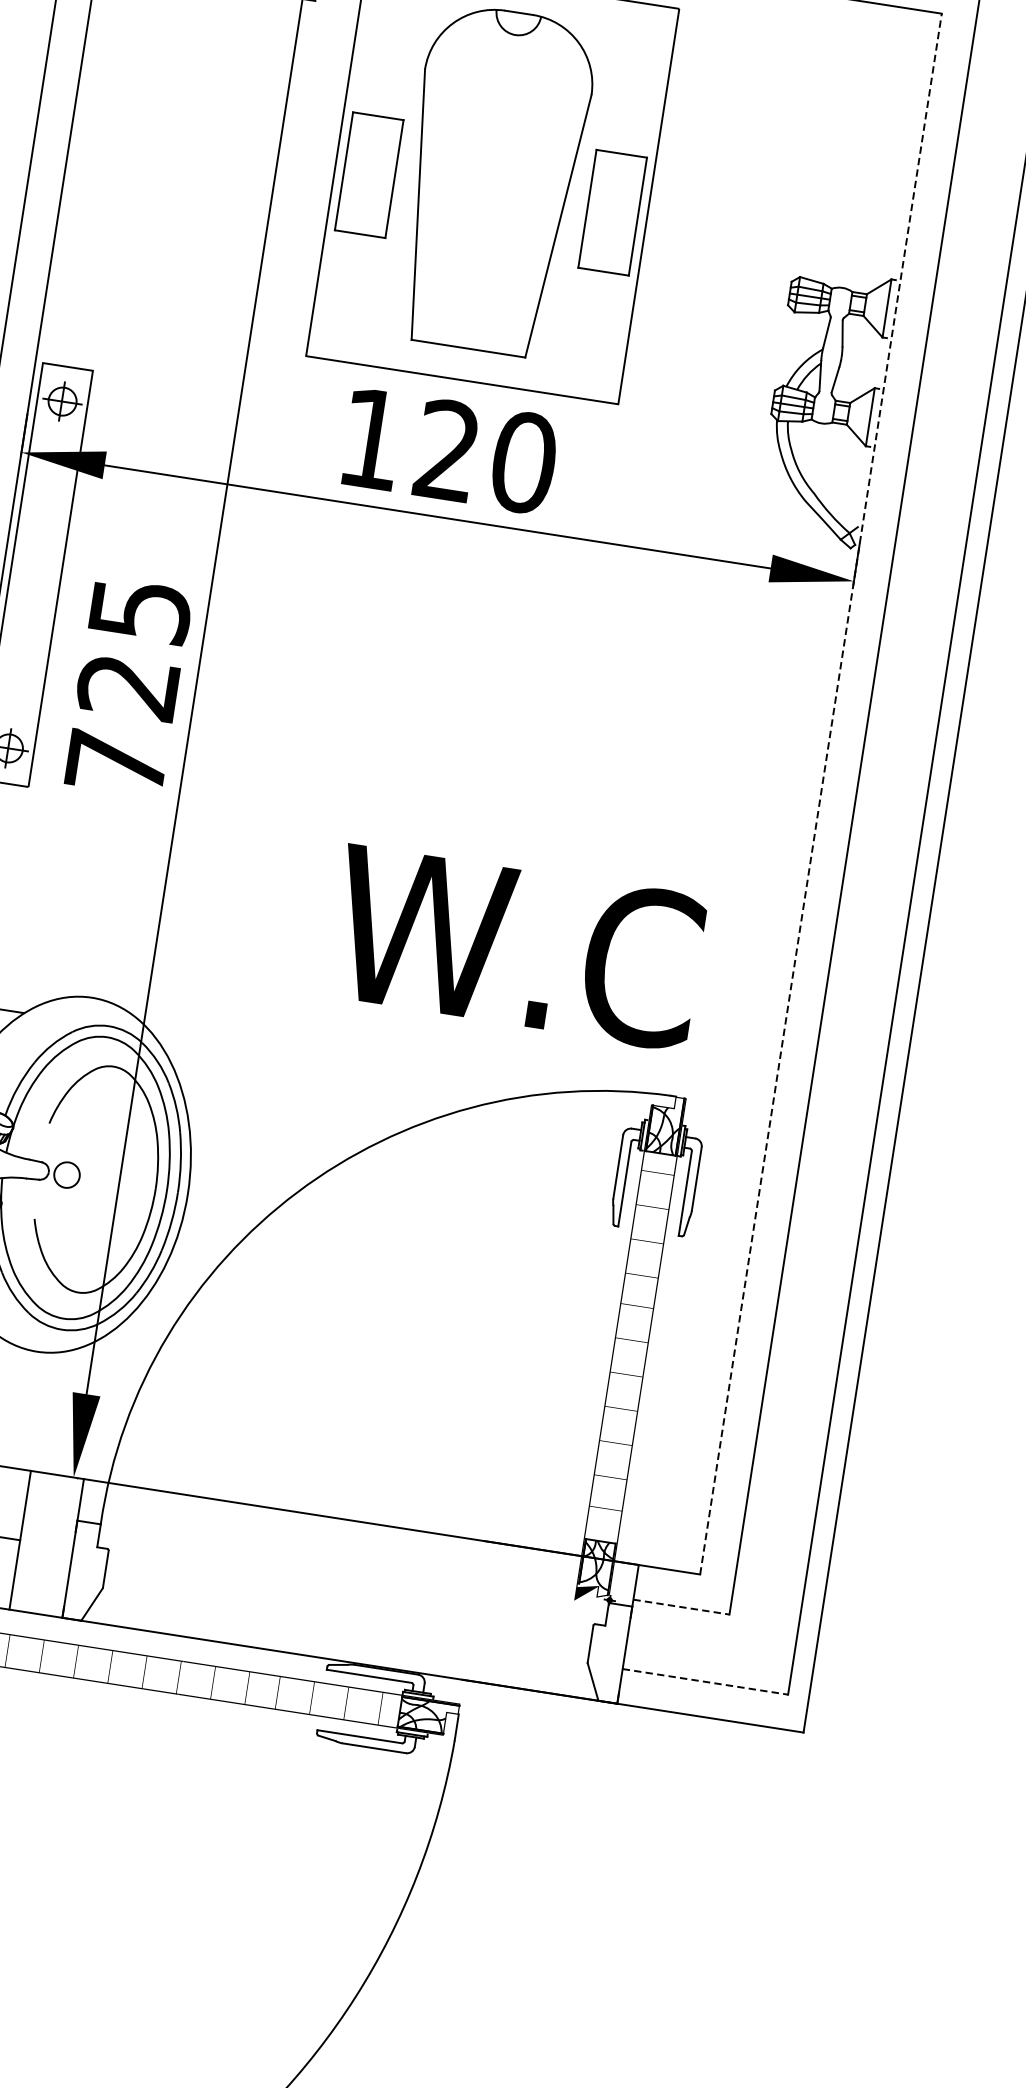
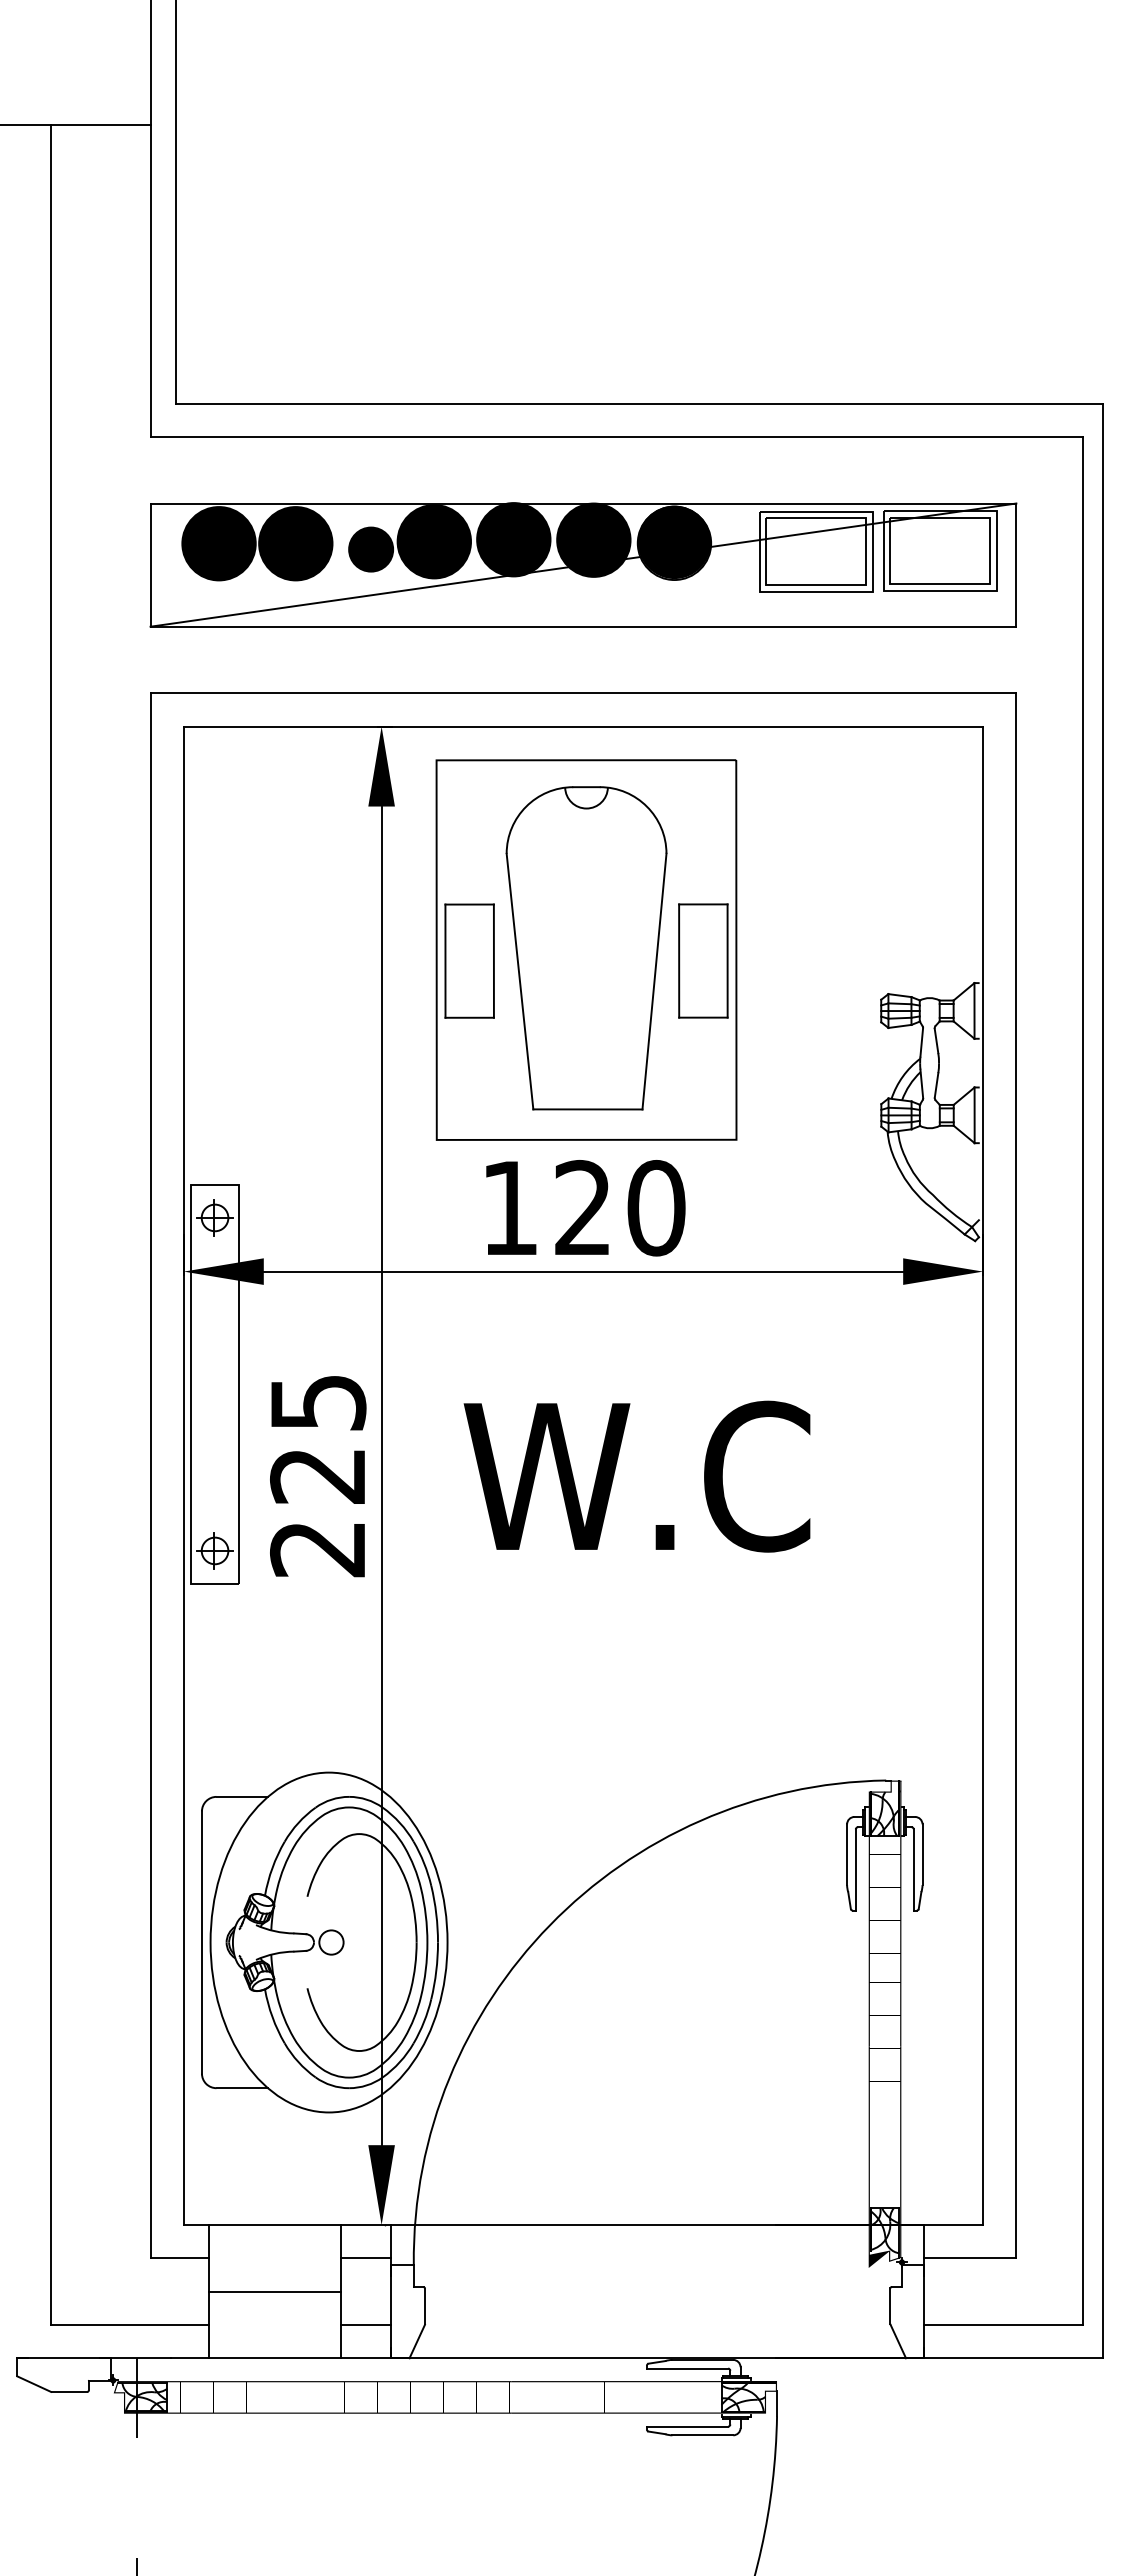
text: (115, 763) -> (317, 1549), 725 -> 225
line: (821, 793) -> (983, 1475), dashed -> solid
text: (516, 947) -> (636, 1476), moved
line: (51, 1509) -> (365, 2258), added
line: (40, 1579) -> (365, 2325), added
line: (681, 1607) -> (970, 2258), dashed -> solid
line: (706, 1682) -> (1004, 2325), dashed -> solid

